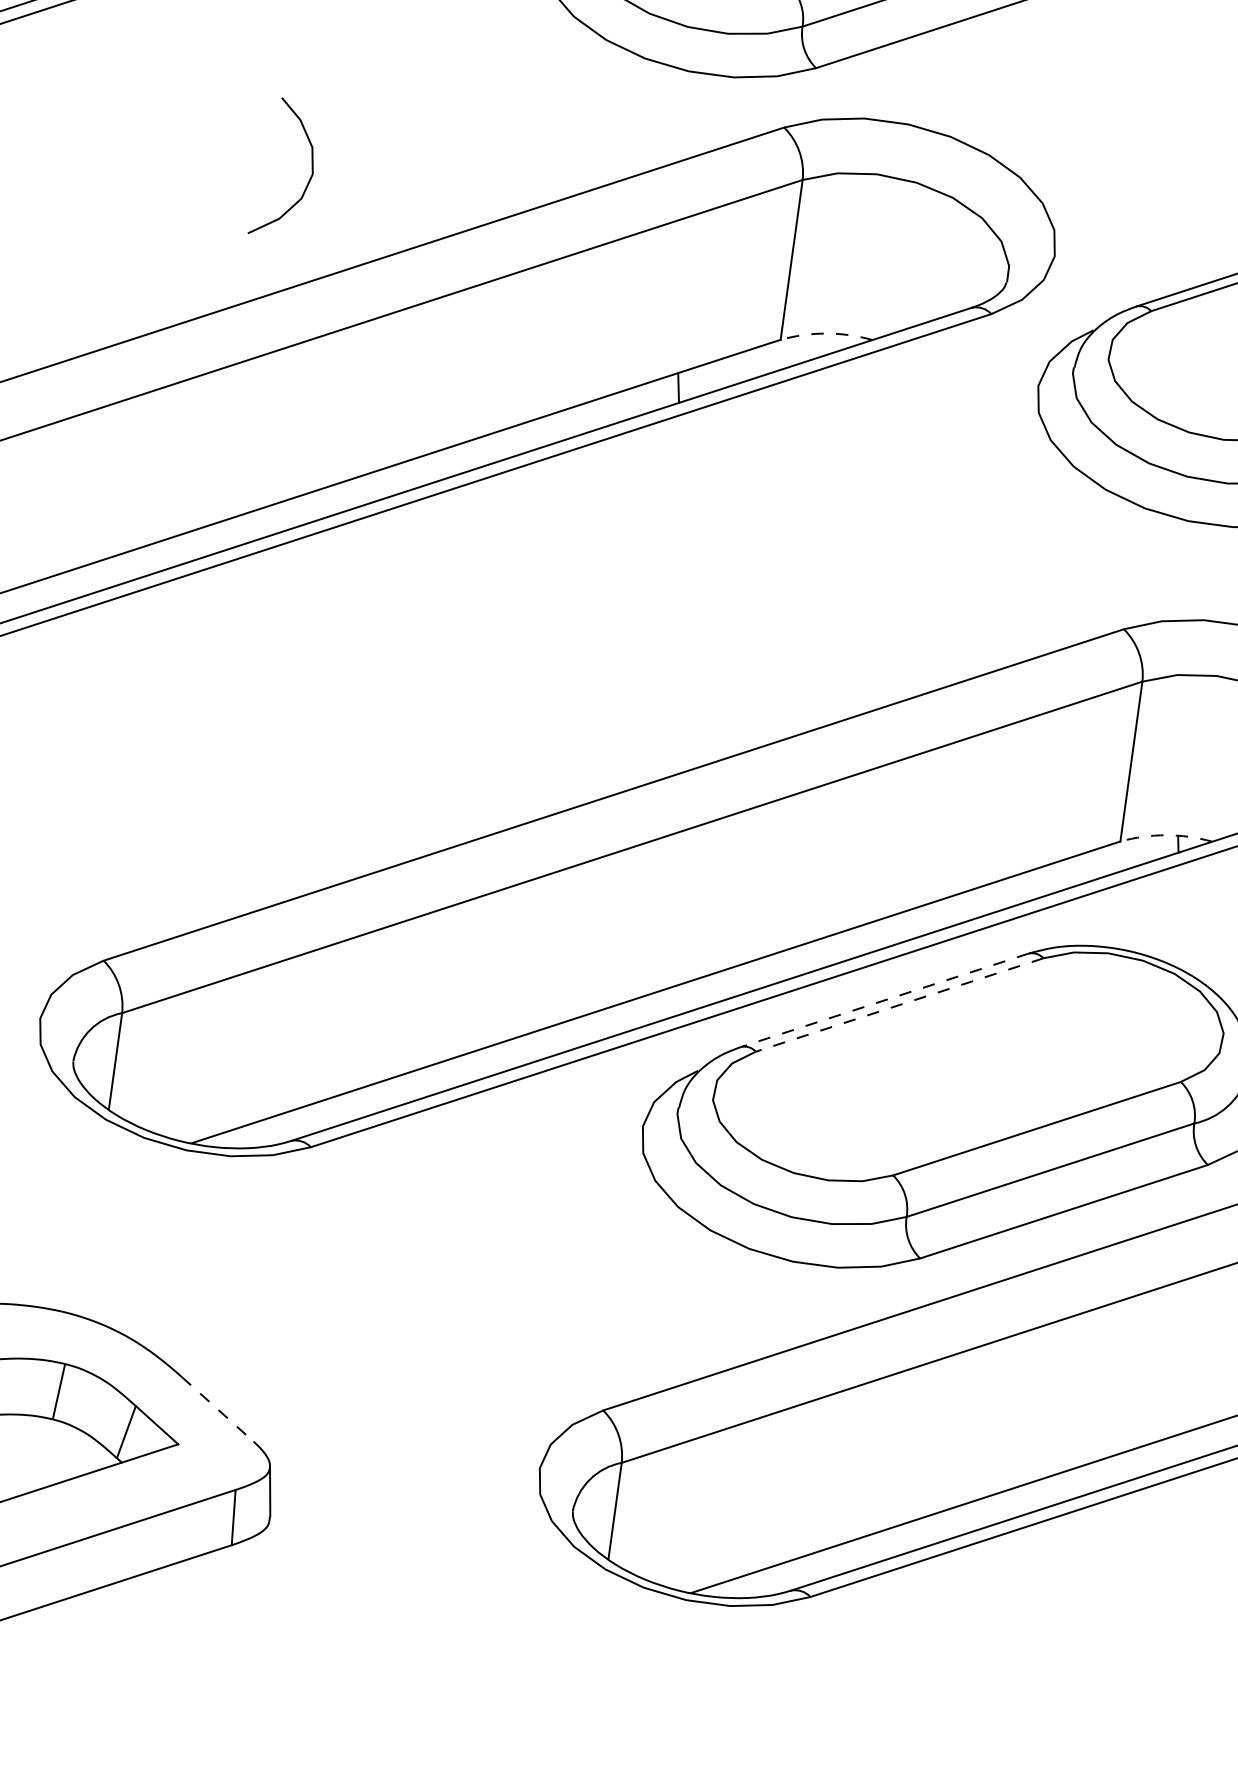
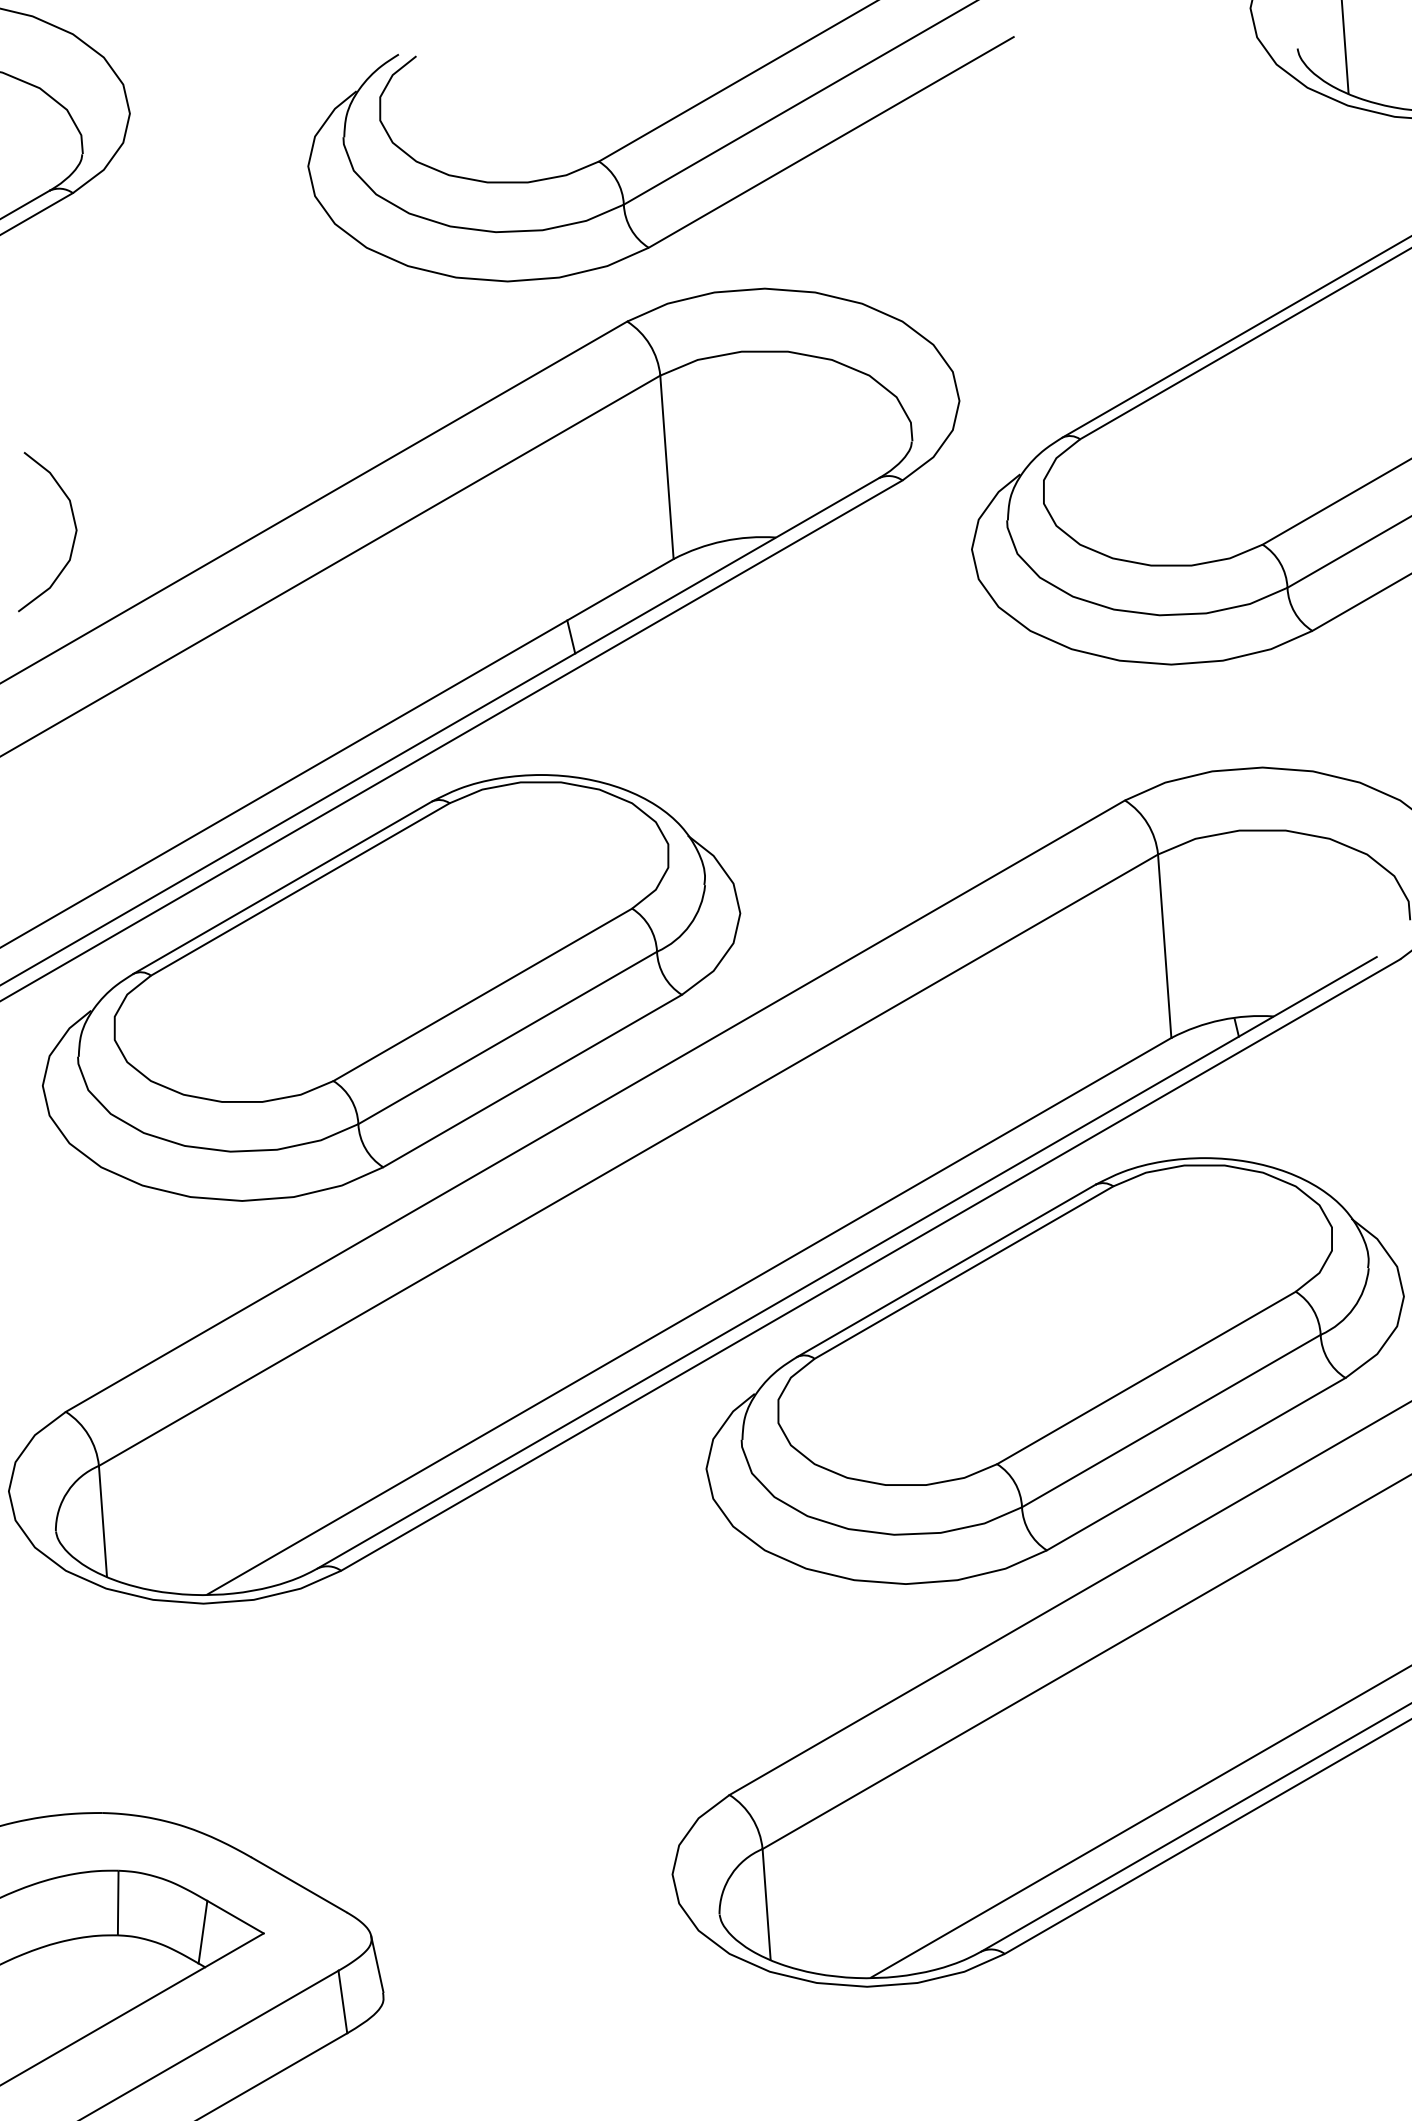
curve: (308, 180) -> (73, 538), moved
arc: (826, 333) -> (723, 541), dashed -> solid
part: (460, 655) -> (391, 987), added
arc: (1166, 835) -> (1221, 1020), dashed -> solid
line: (884, 1000) -> (945, 1271), dashed -> solid
line: (899, 1004) -> (963, 1272), dashed -> solid
line: (217, 1409) -> (299, 1885), dashed -> solid

